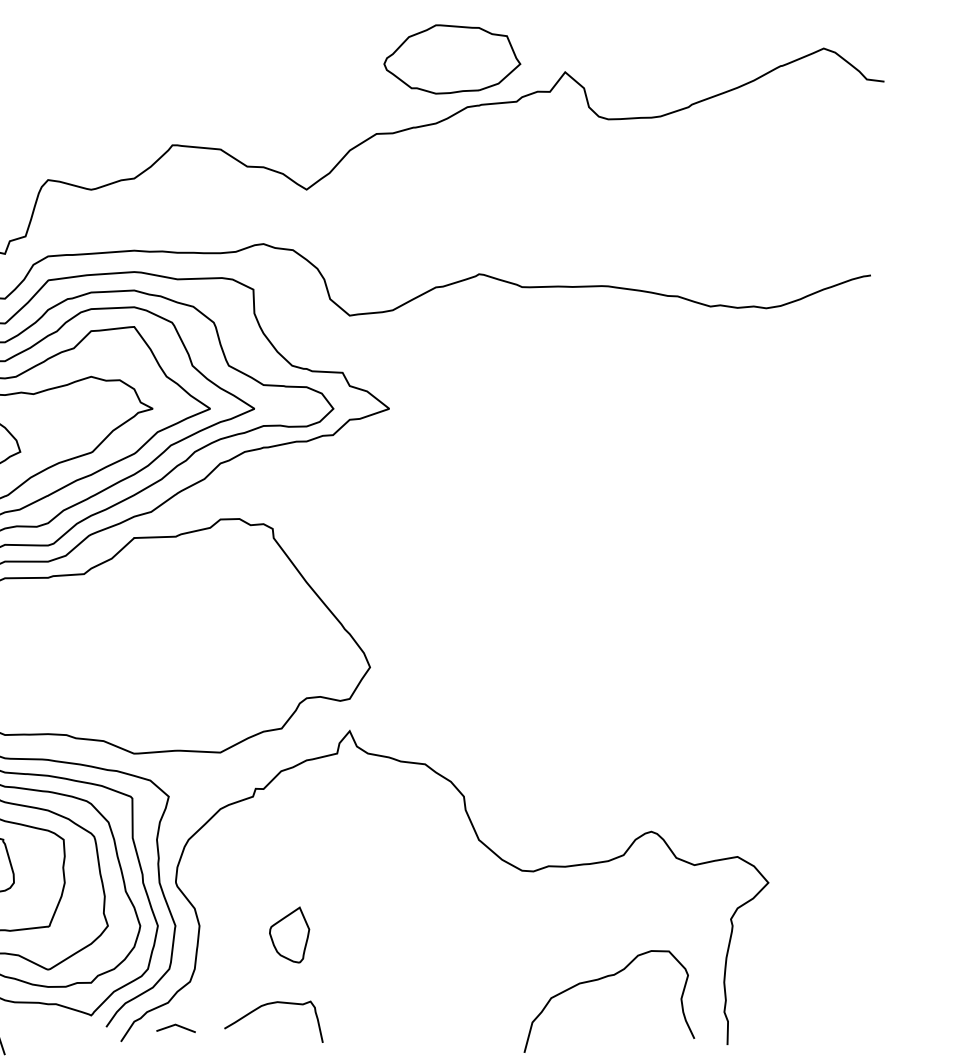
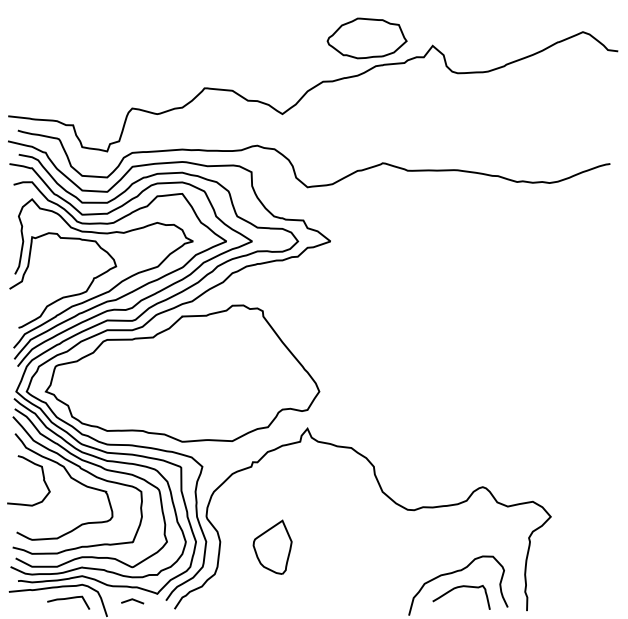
part: (289, 933) -> (272, 546), size x1.67
curve: (267, 1006) -> (457, 588), moved
line: (175, 1026) -> (132, 600), moved

